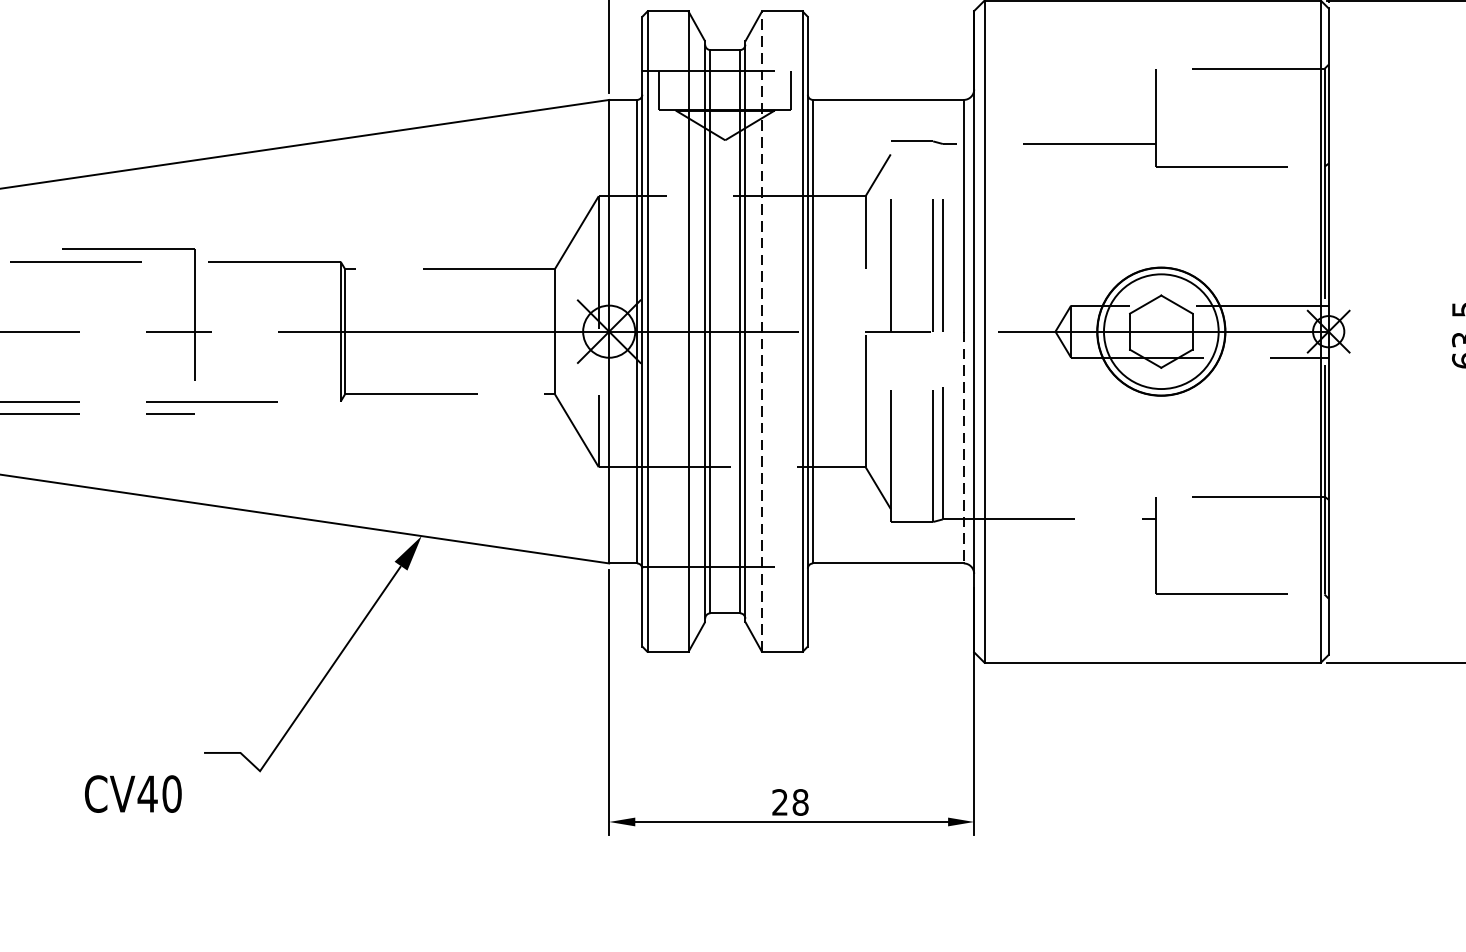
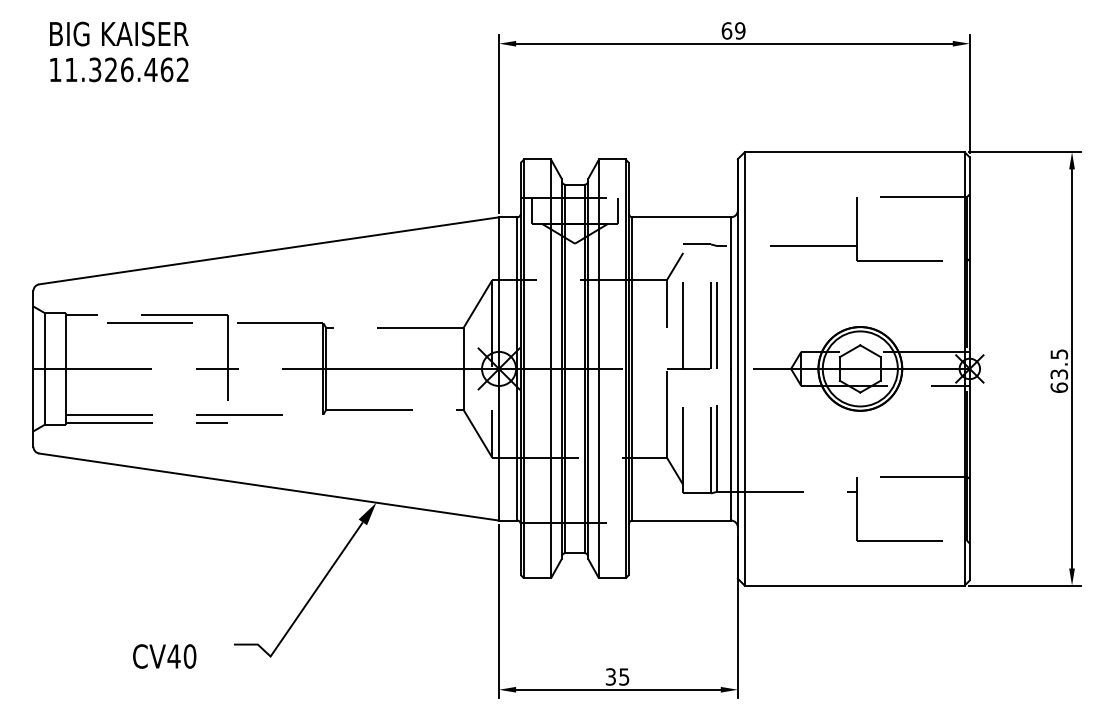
line: (762, 331) -> (599, 368), dashed -> solid
line: (964, 447) -> (731, 444), dashed -> solid
text: (133, 794) -> (164, 656), moved
text: (790, 801) -> (617, 676), 28 -> 35

